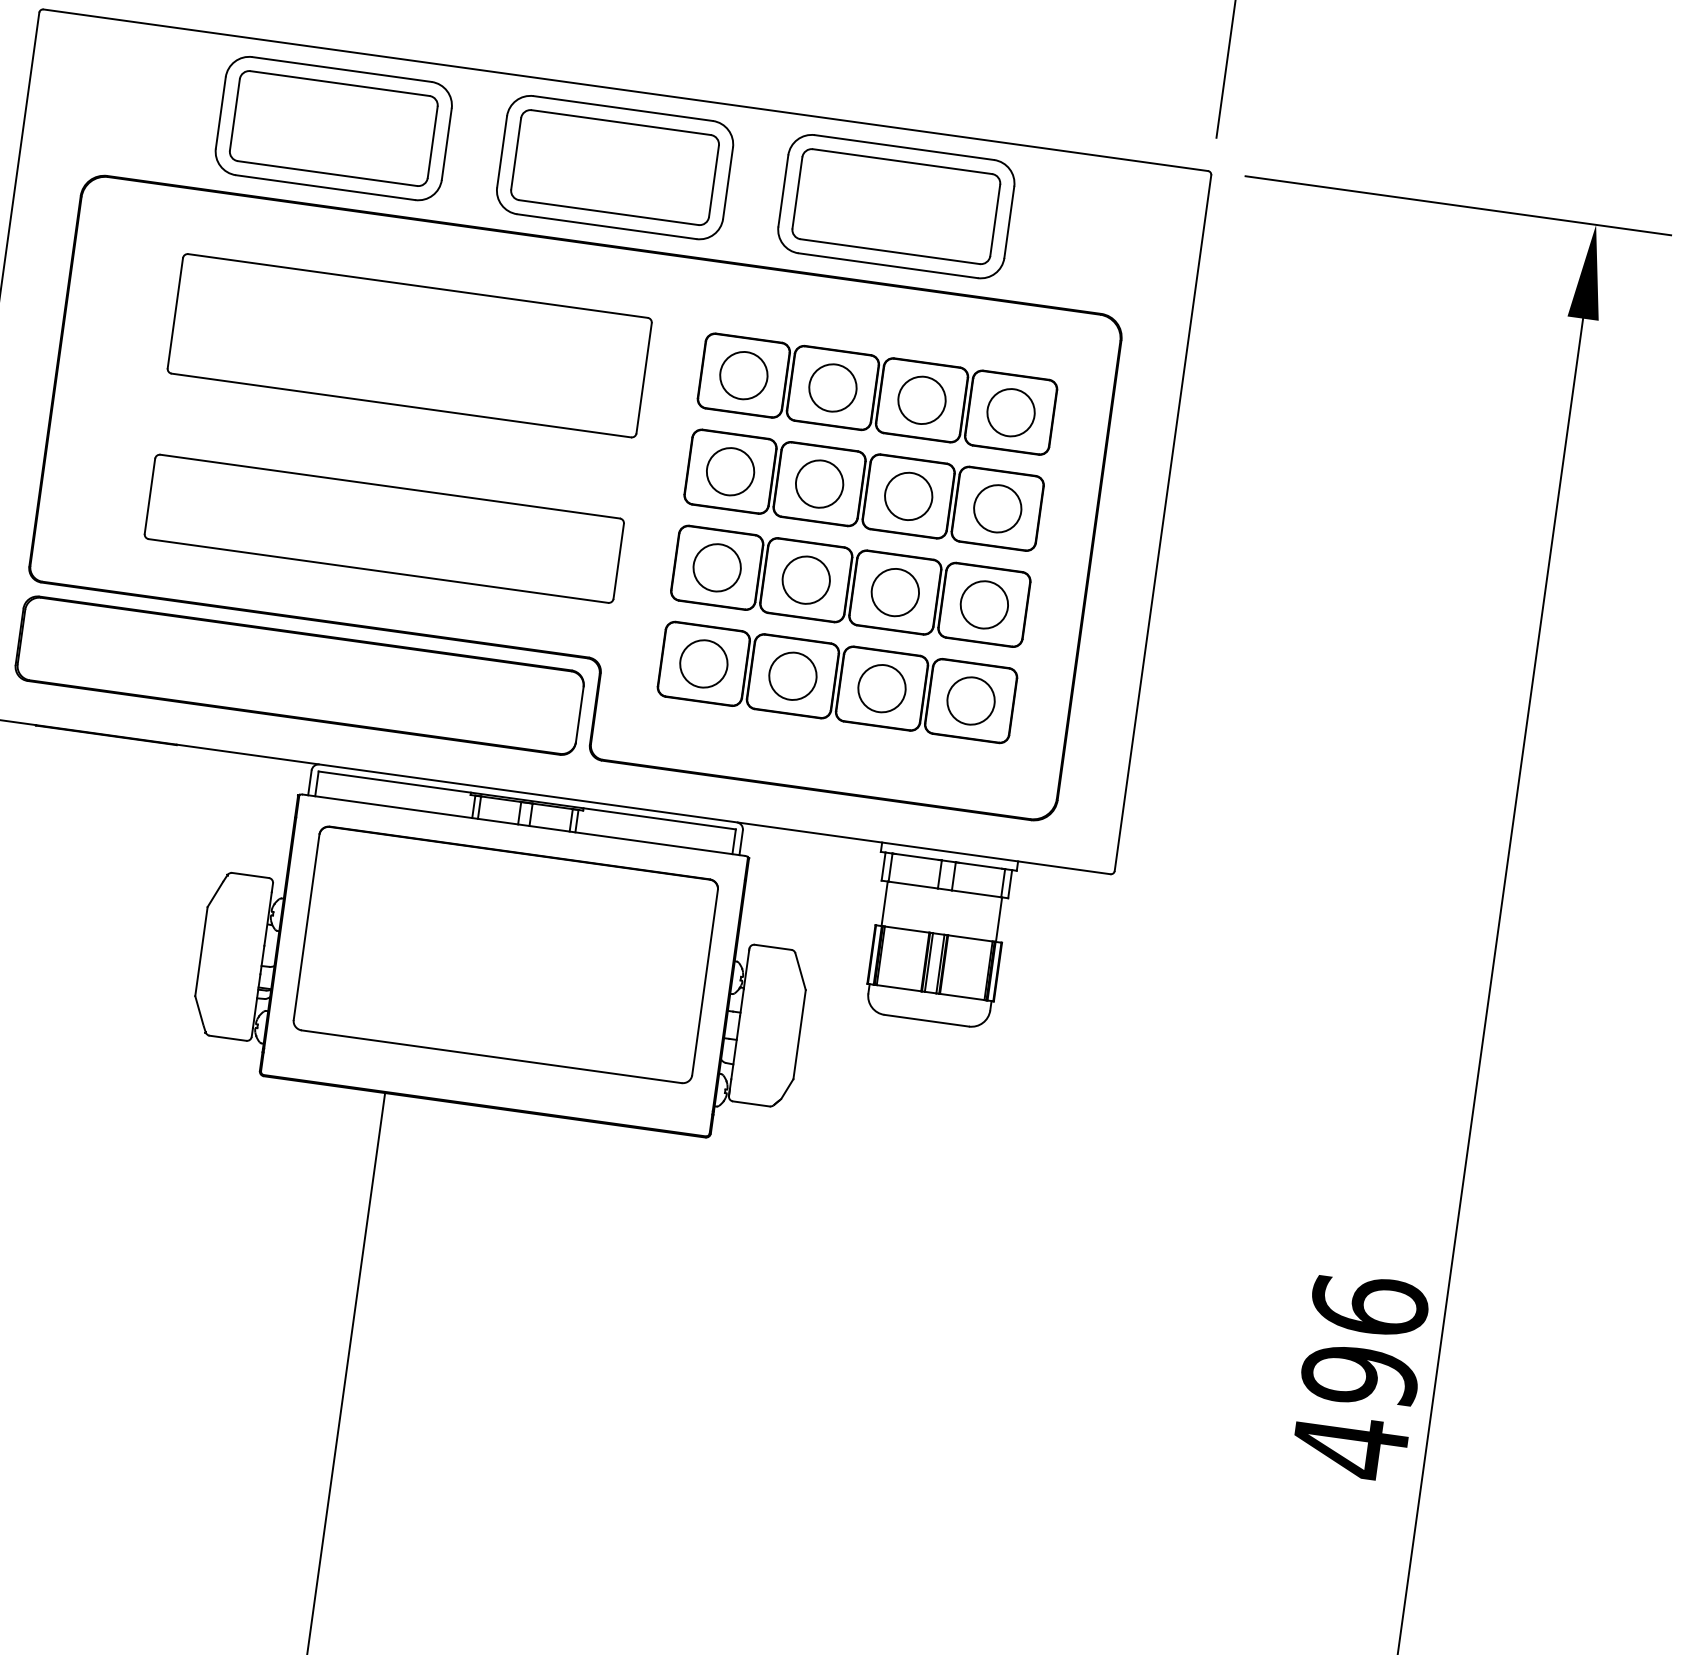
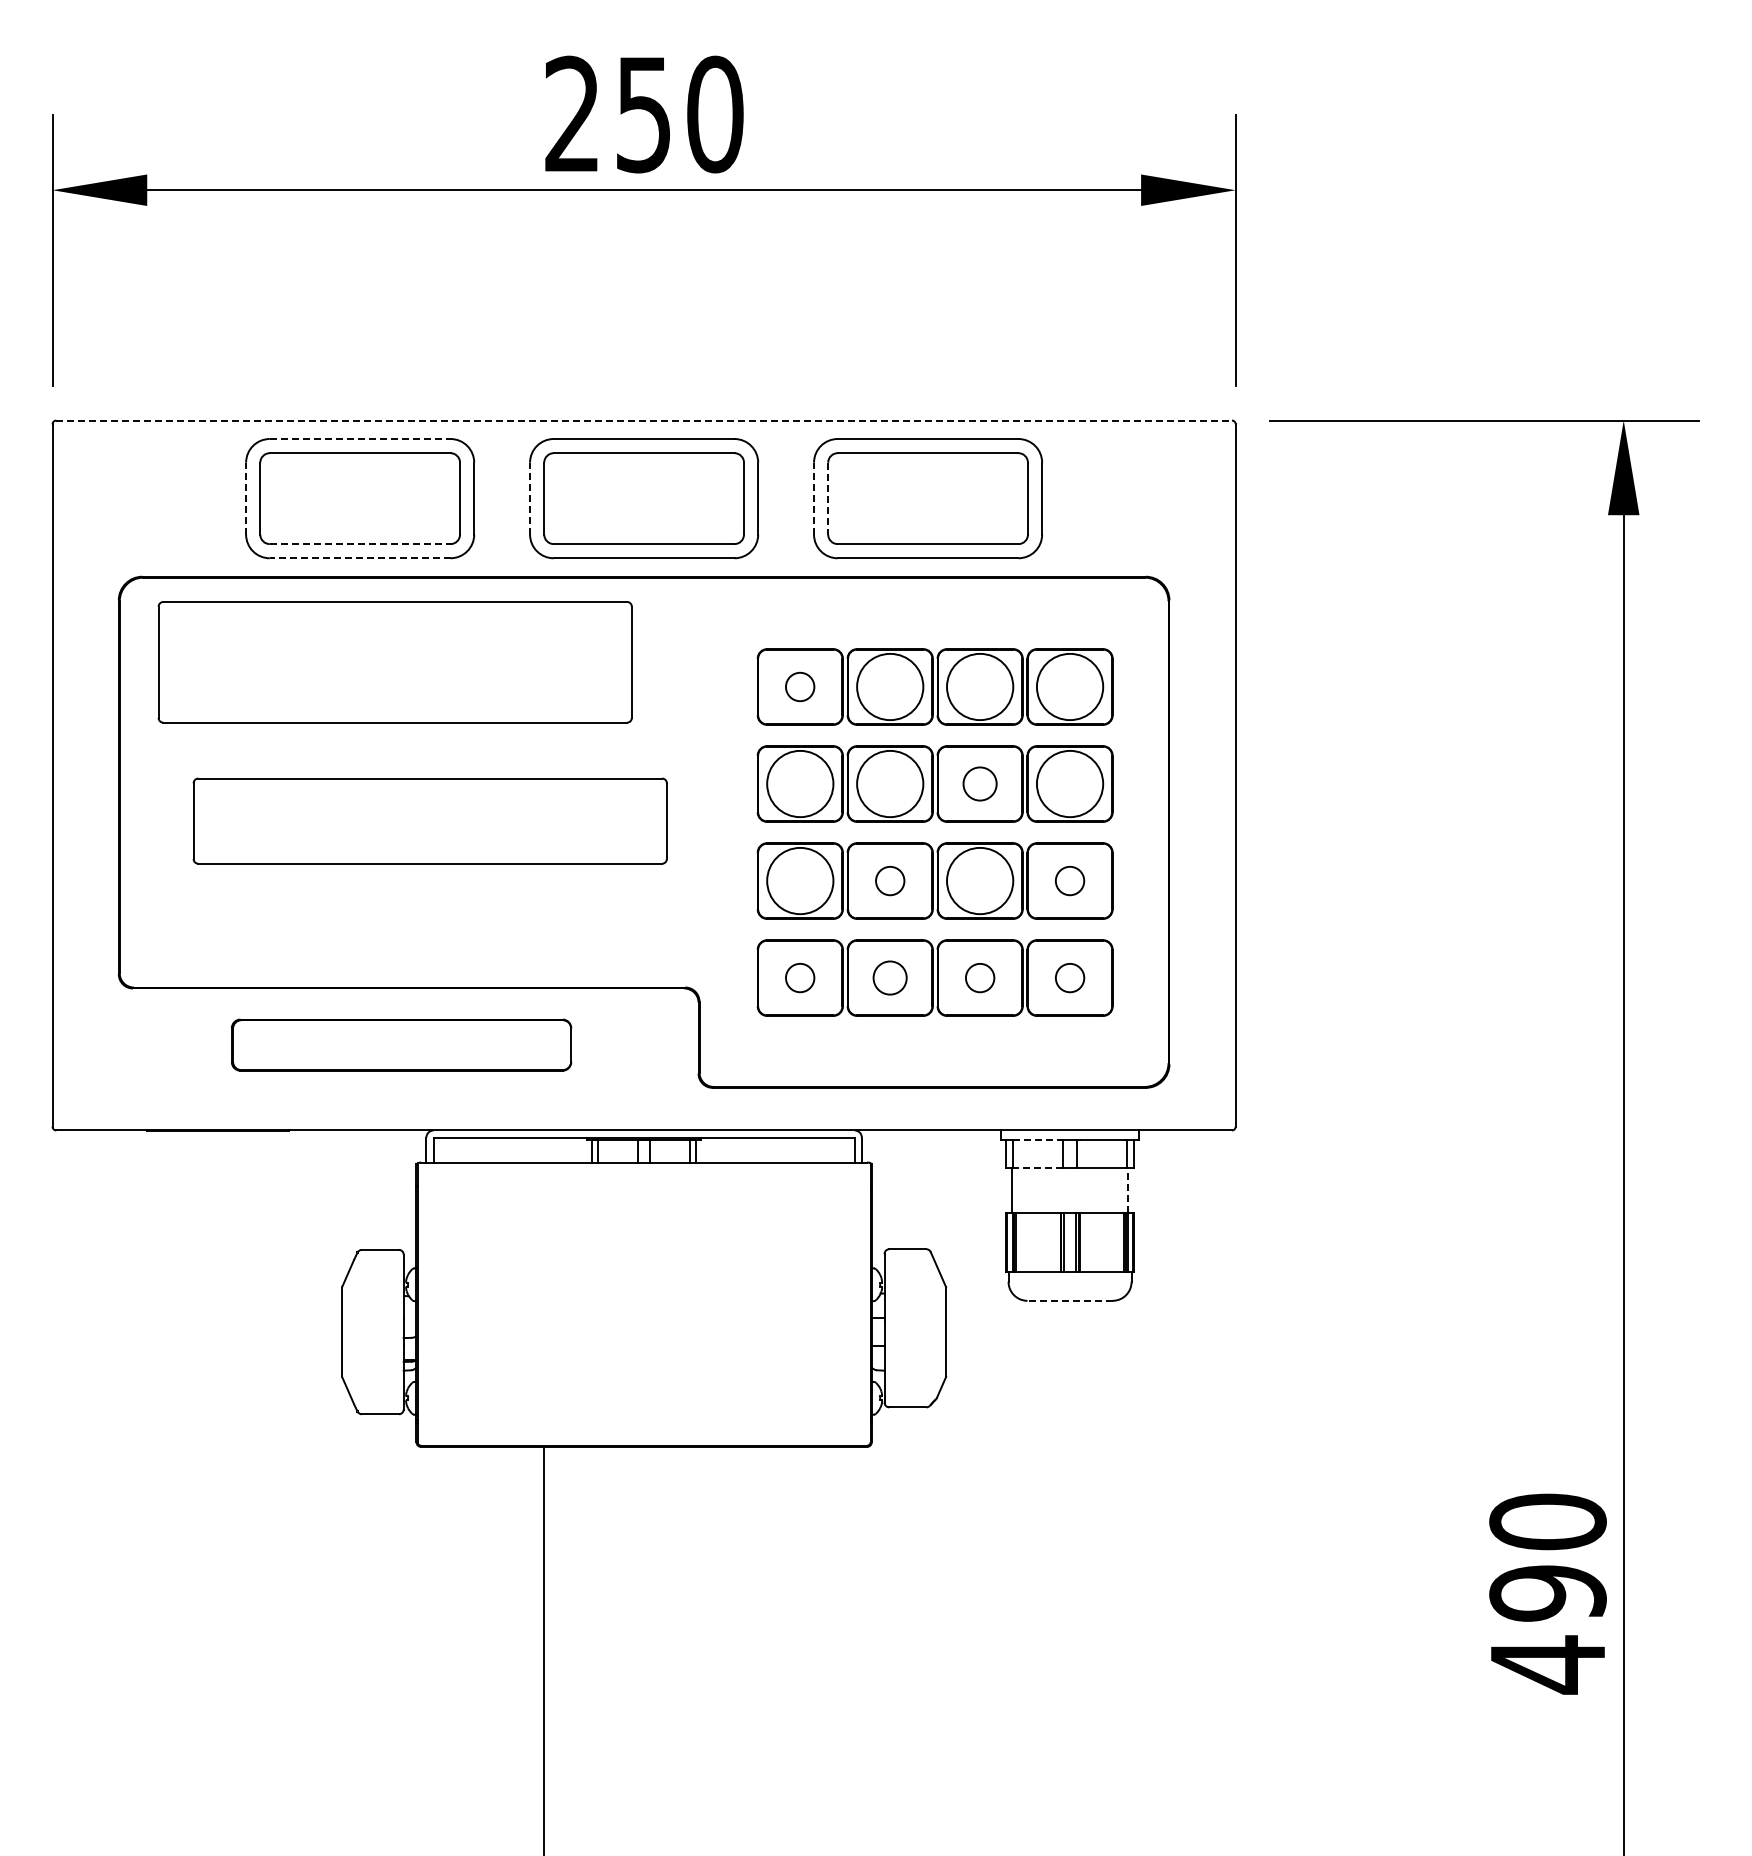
line: (342, 70) -> (360, 439), solid -> dashed
line: (626, 90) -> (644, 420), solid -> dashed
line: (221, 112) -> (246, 498), solid -> dashed
line: (502, 151) -> (530, 498), solid -> dashed
line: (327, 174) -> (360, 544), solid -> dashed
line: (324, 187) -> (359, 558), solid -> dashed
line: (783, 190) -> (814, 498), solid -> dashed
line: (797, 192) -> (828, 498), solid -> dashed
part: (408, 345) -> (394, 662), moved
circle: (743, 375) -> (799, 686), size x0.6
circle: (832, 387) -> (889, 686), size x1.4
circle: (921, 399) -> (979, 686), size x1.4
circle: (1010, 412) -> (1069, 686), size x1.4
circle: (729, 471) -> (799, 783), size x1.4
circle: (818, 483) -> (889, 783), size x1.4
circle: (908, 495) -> (979, 783), size x0.7
circle: (997, 508) -> (1069, 783), size x1.4
part: (383, 528) -> (429, 820), moved
circle: (716, 567) -> (799, 880), size x1.4
circle: (805, 579) -> (889, 880), size x0.6
circle: (894, 591) -> (979, 880), size x1.4
circle: (983, 604) -> (1069, 880), size x0.6
circle: (703, 663) -> (799, 977), size x0.6
part: (299, 674) -> (401, 1044), size x0.6
circle: (792, 675) -> (889, 977), size x0.7
circle: (881, 688) -> (979, 977), size x0.6
circle: (970, 700) -> (1069, 977), size x0.6
line: (917, 856) -> (1038, 1139), solid -> dashed
line: (913, 885) -> (1038, 1168), solid -> dashed
line: (998, 919) -> (1127, 1190), solid -> dashed
part: (506, 954) -> (644, 1293), removed
line: (927, 1020) -> (1070, 1300), solid -> dashed
text: (1369, 1304) -> (1547, 1521), 496 -> 490

